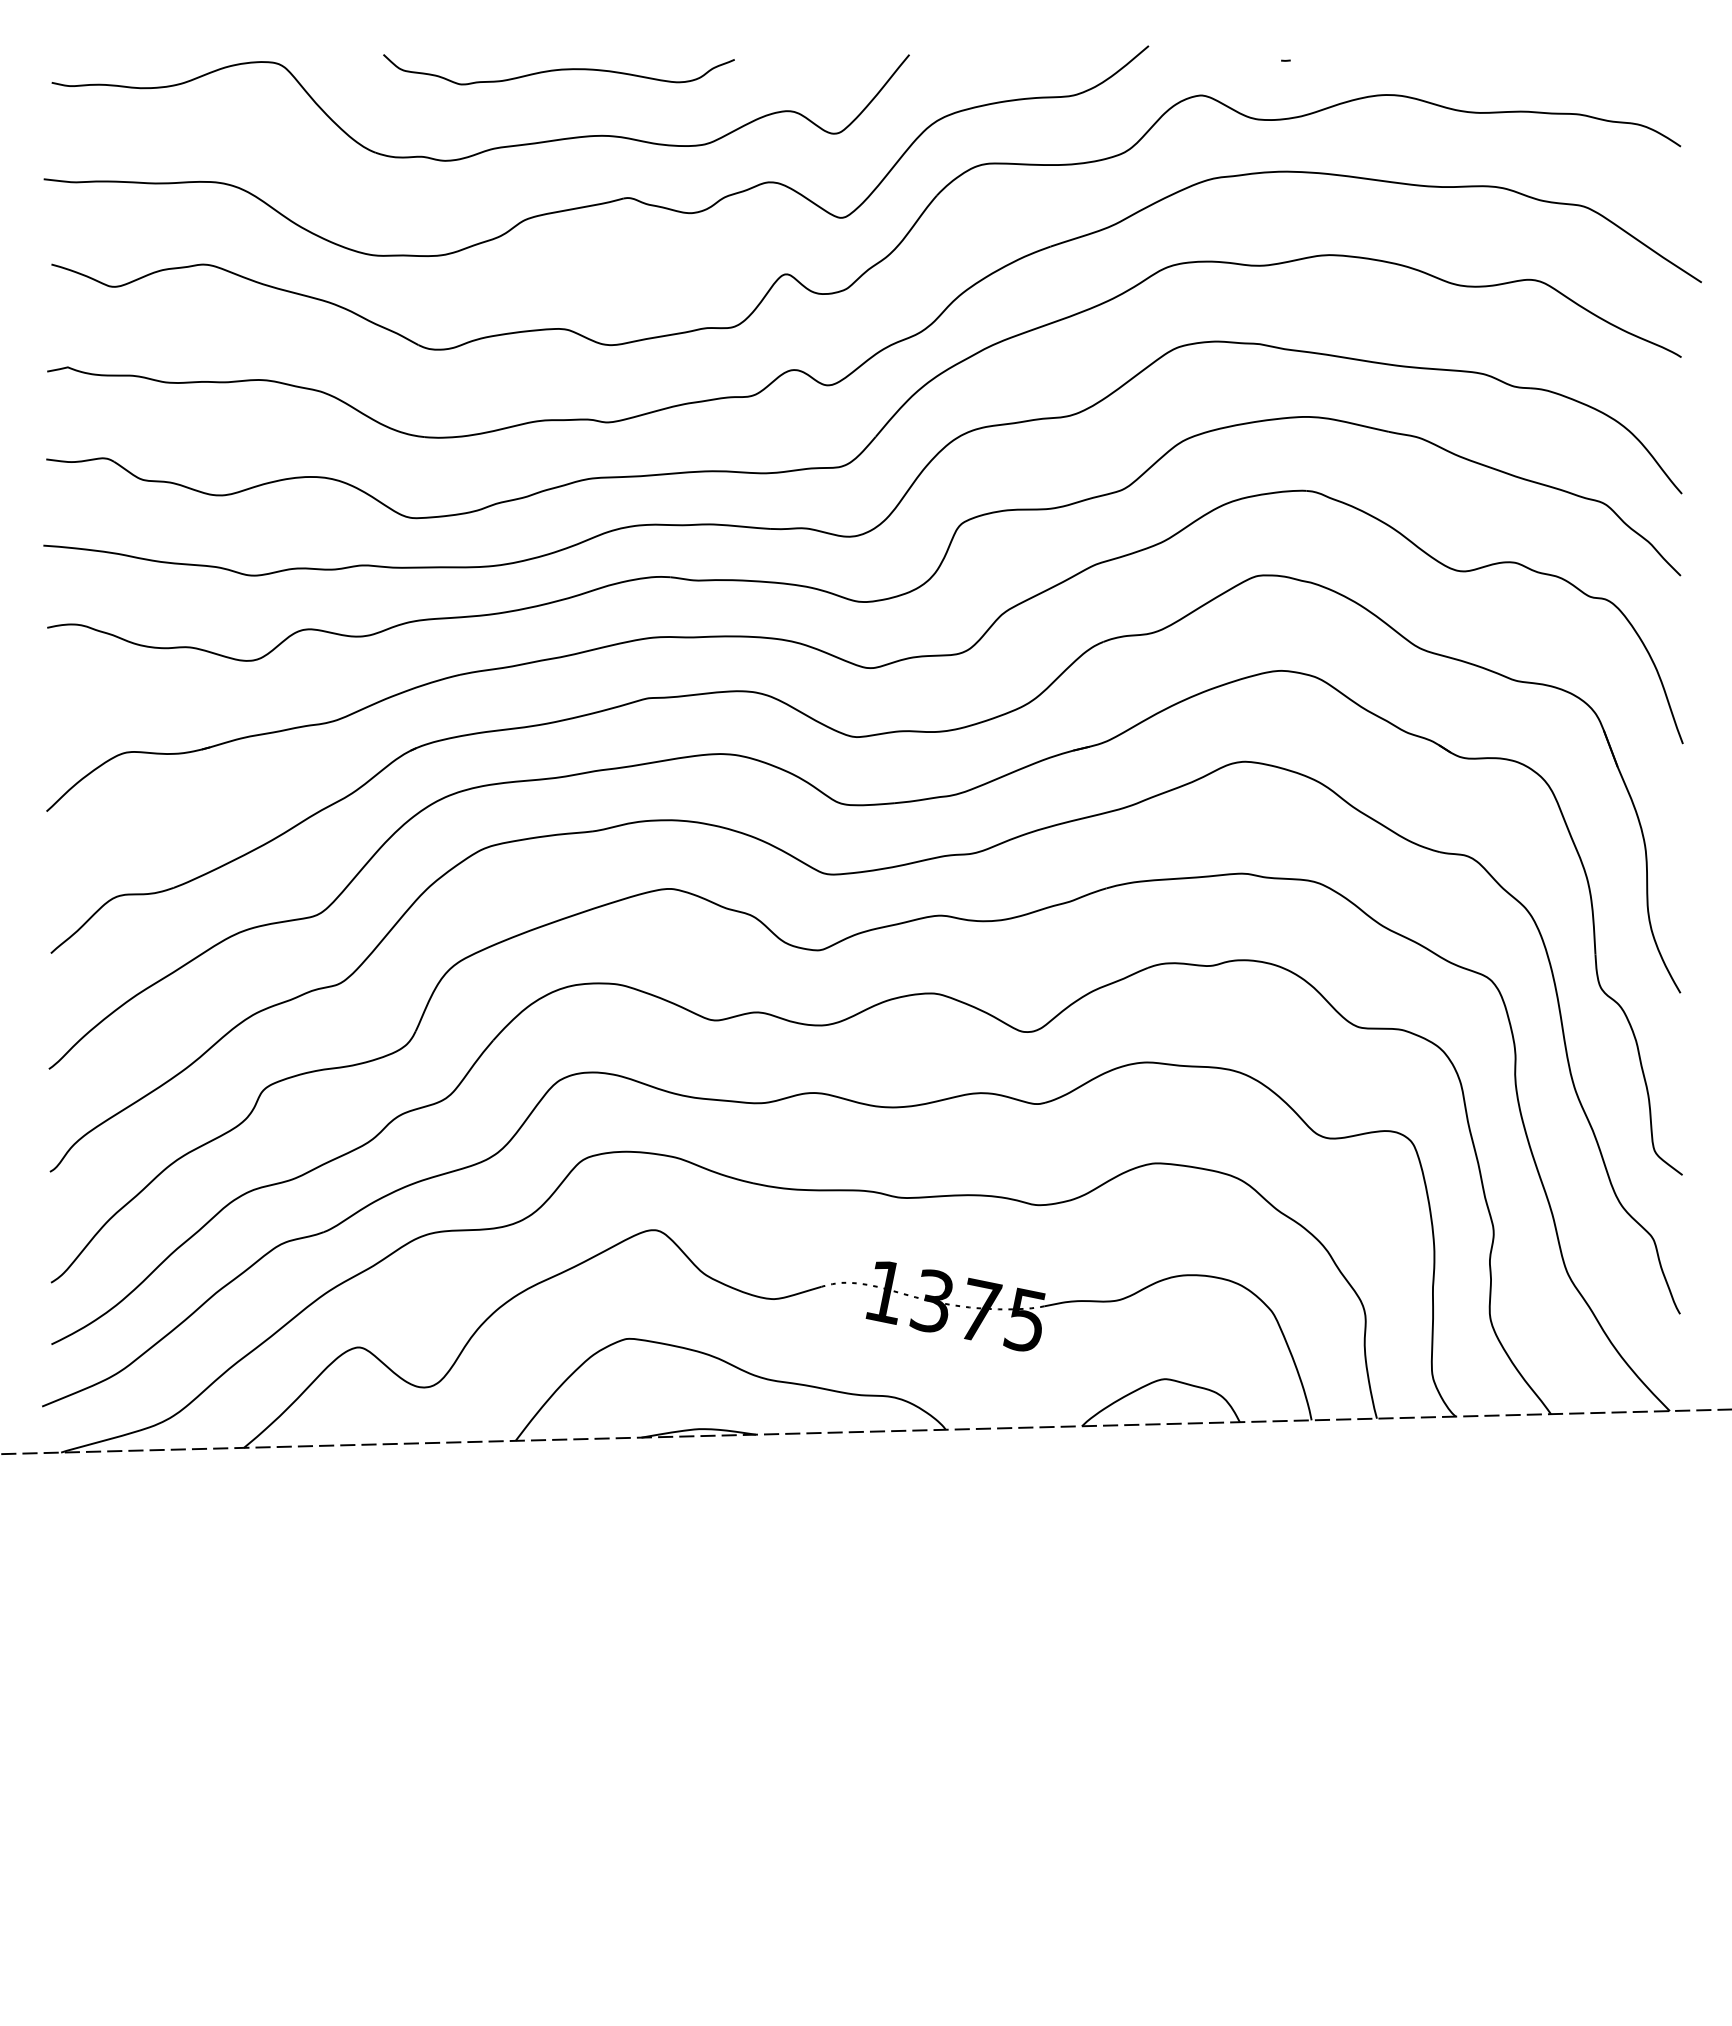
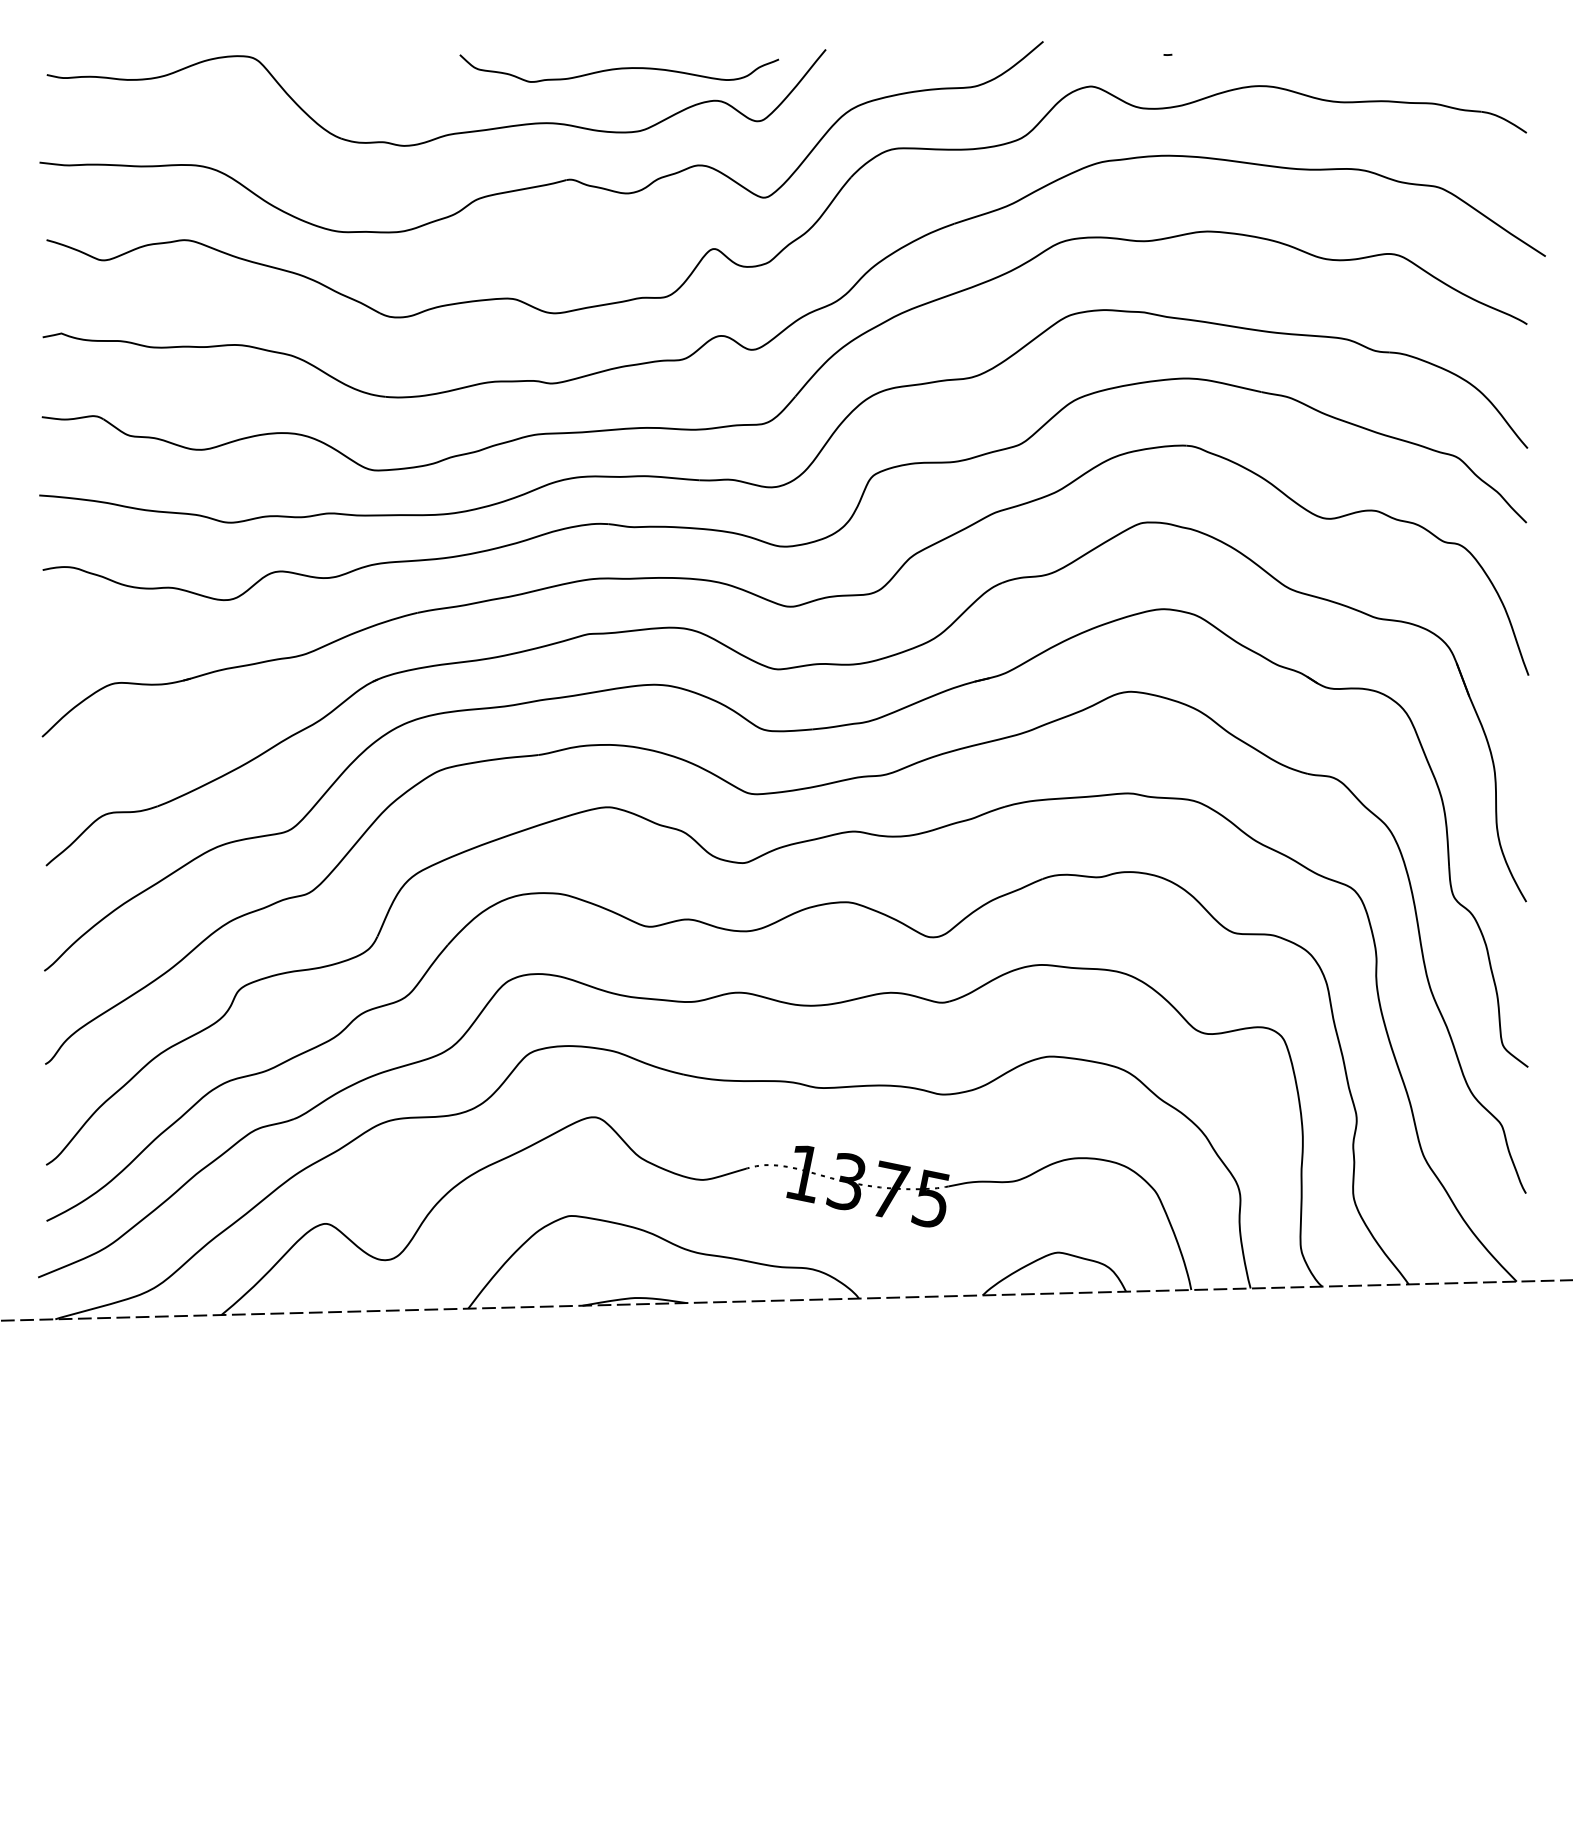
curve: (558, 69) -> (618, 68), moved

